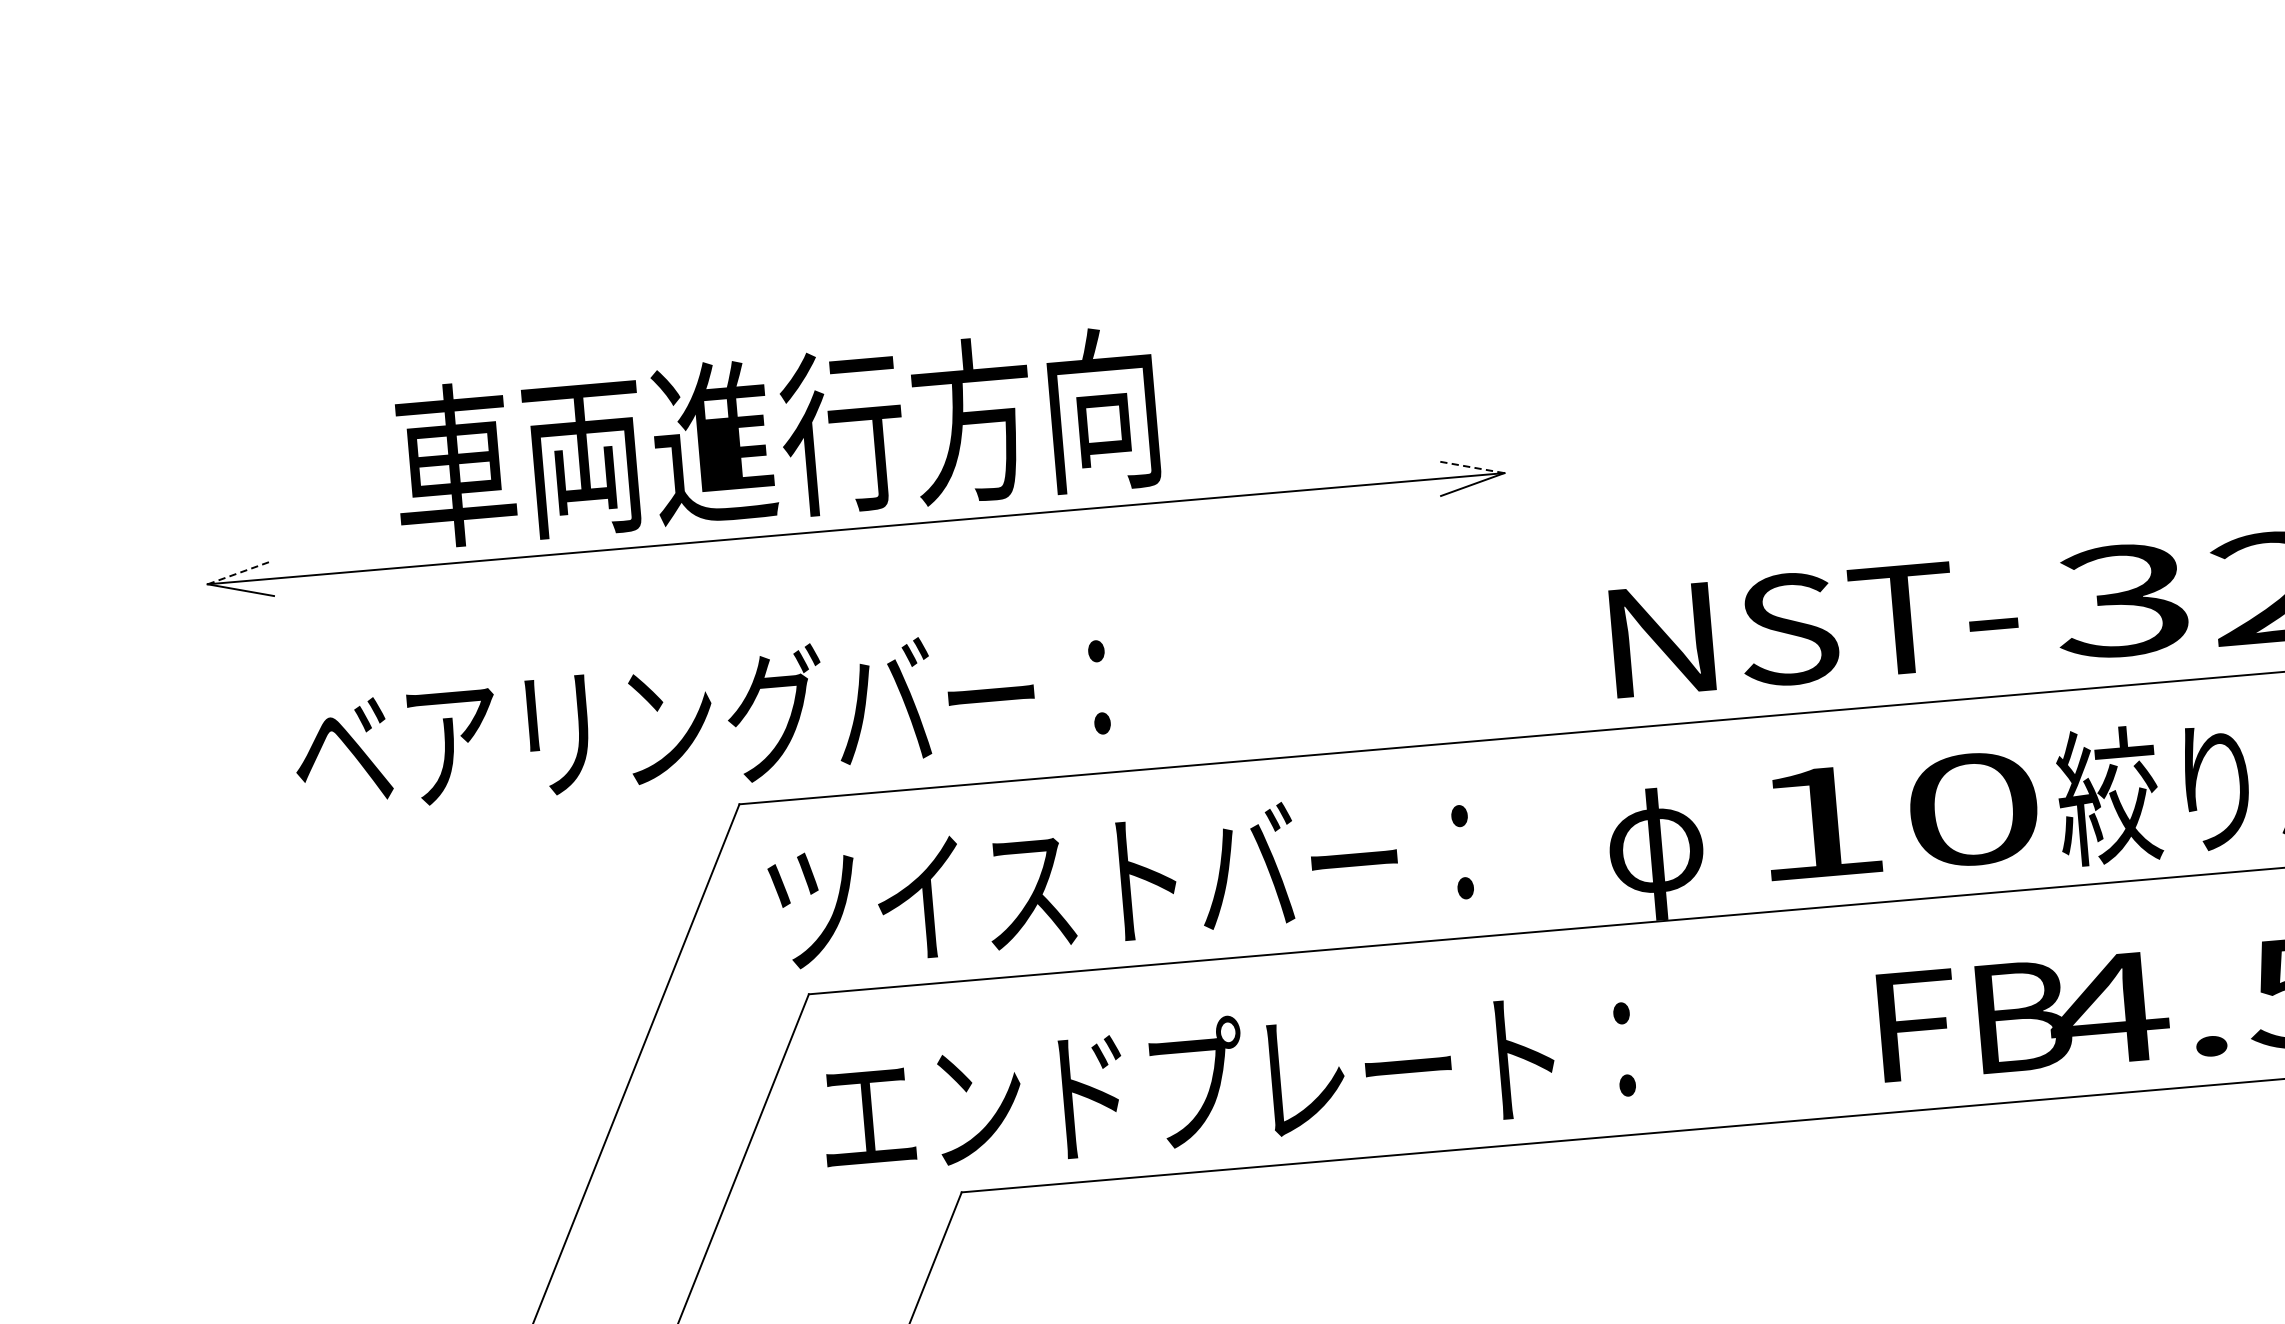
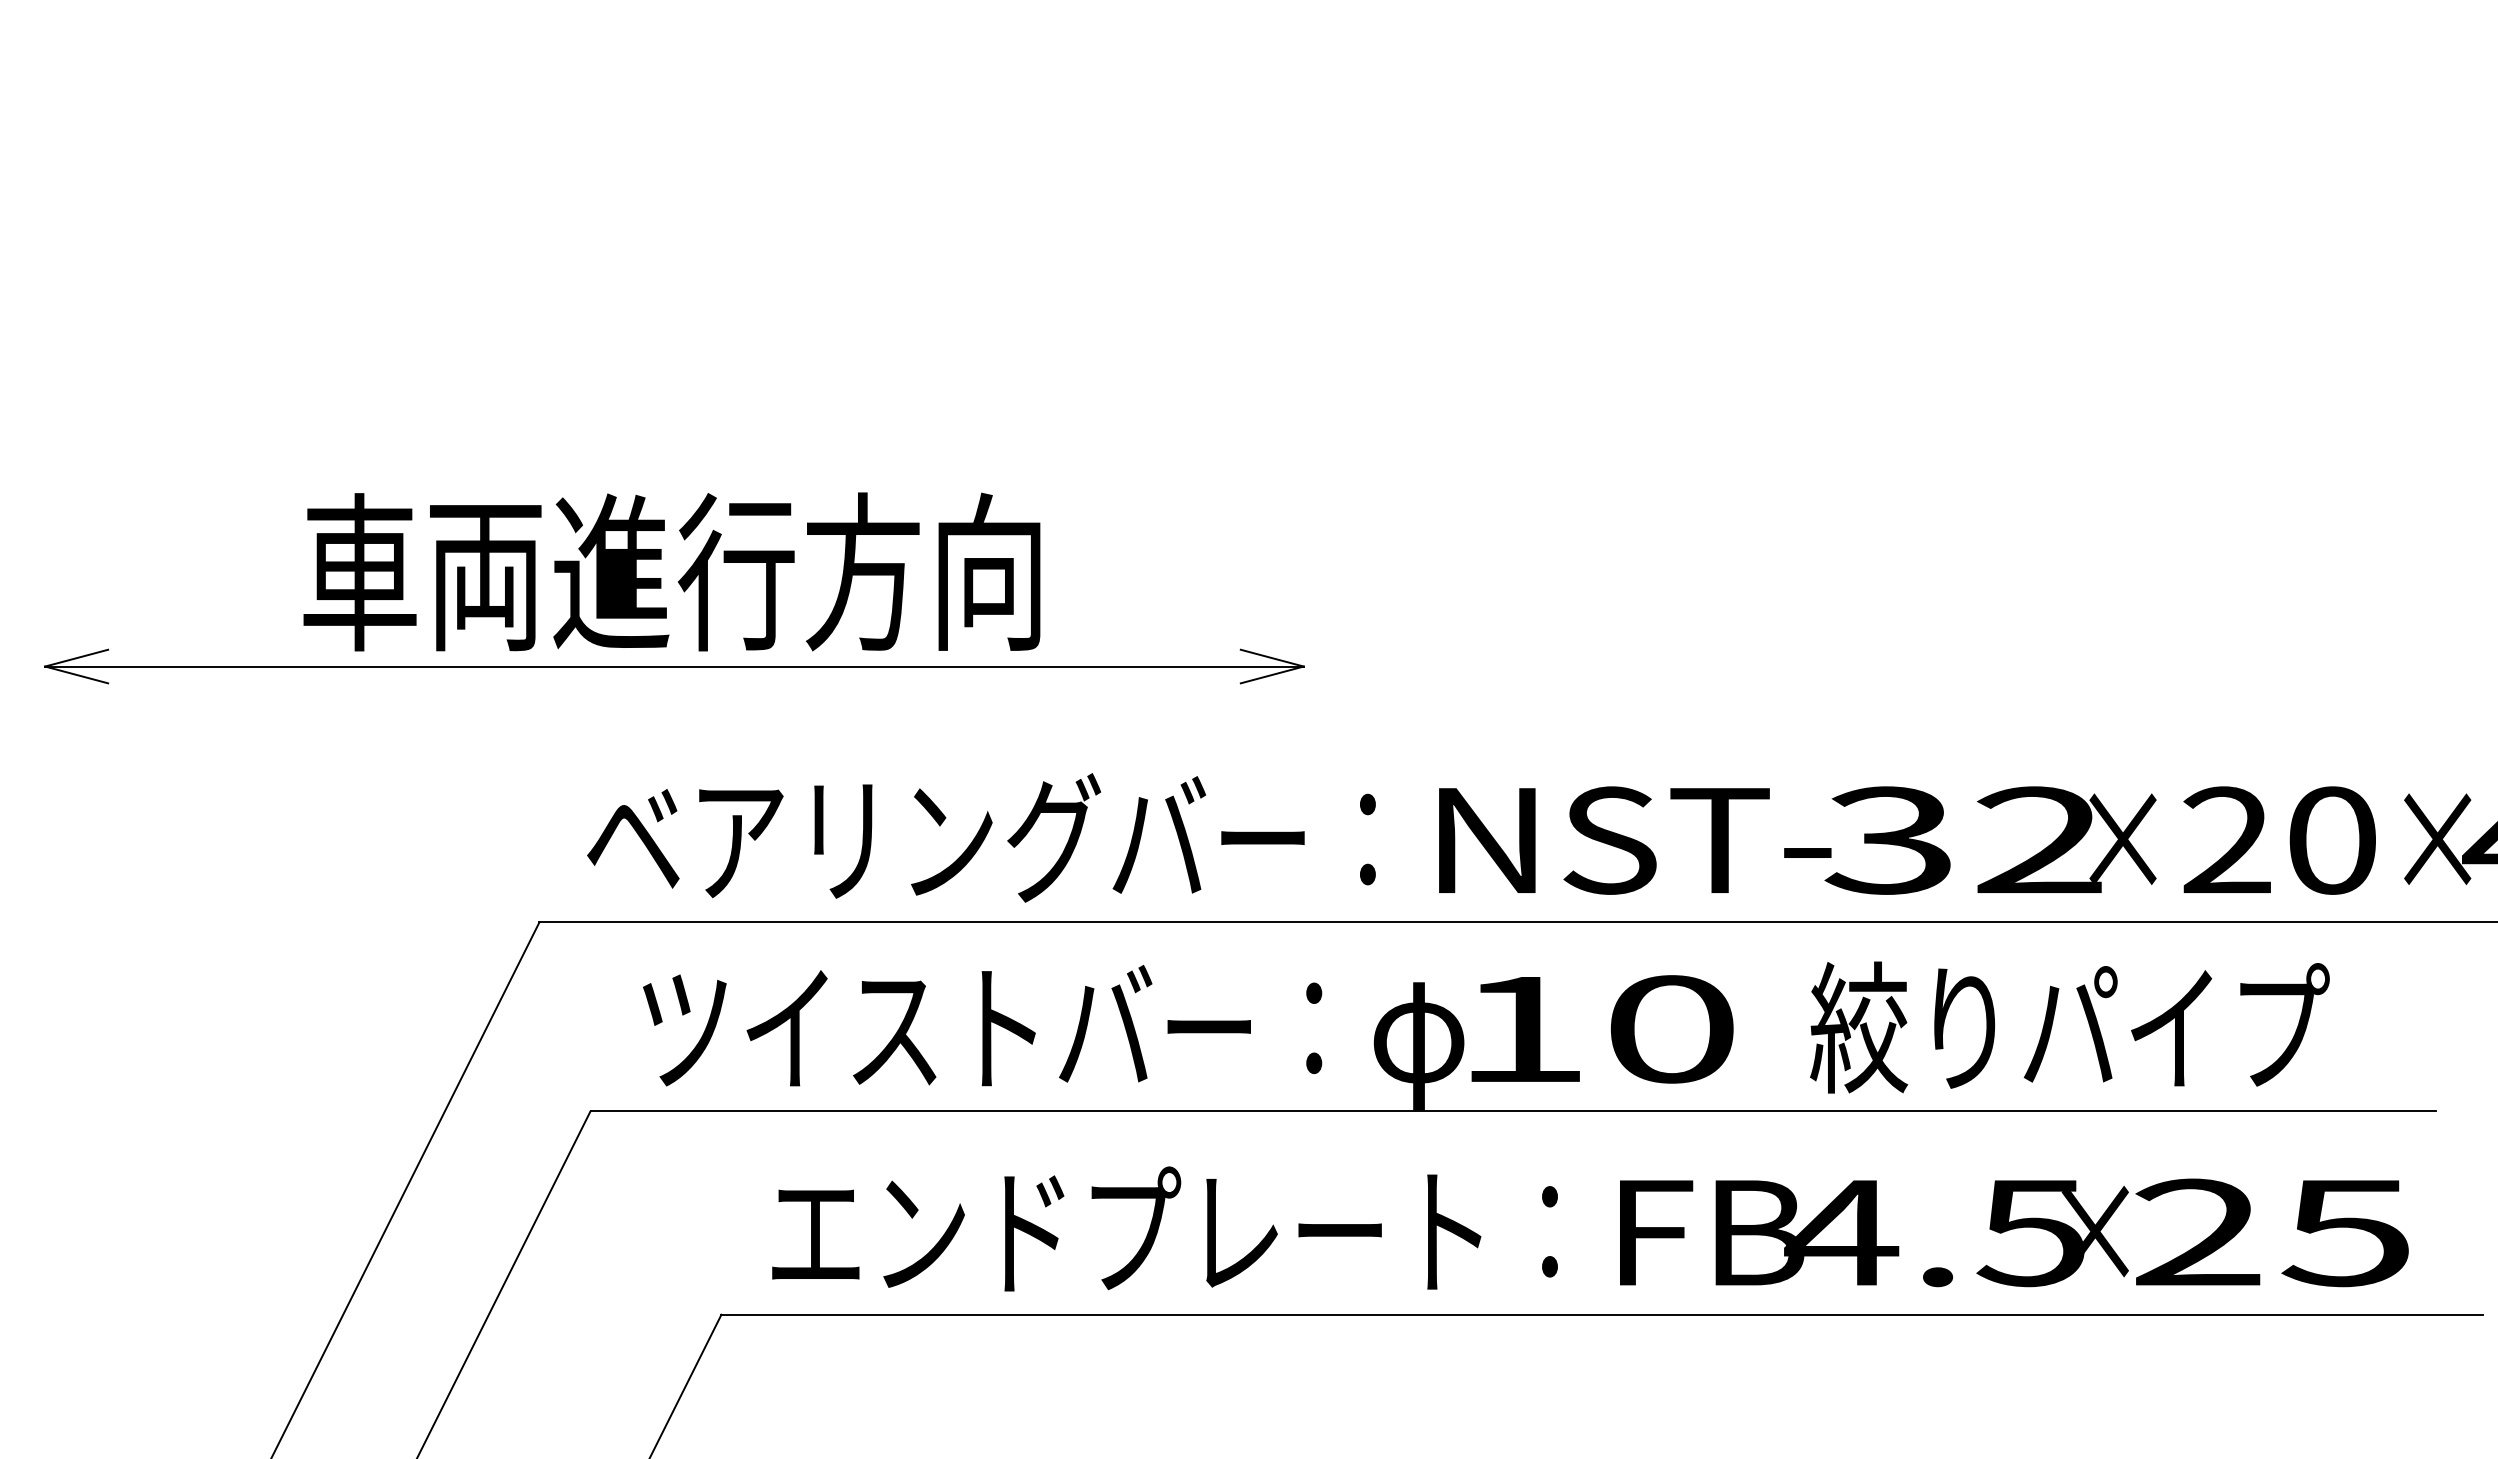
text: (775, 436) -> (671, 571), moved
line: (1471, 467) -> (1272, 658), dashed -> solid
line: (239, 573) -> (76, 658), dashed -> solid
text: (1815, 627) -> (1635, 840), moved
text: (701, 719) -> (981, 837), moved
text: (1901, 815) -> (1602, 1029), moved
text: (1120, 878) -> (982, 1025), moved
text: (1227, 1080) -> (1164, 1228), moved

